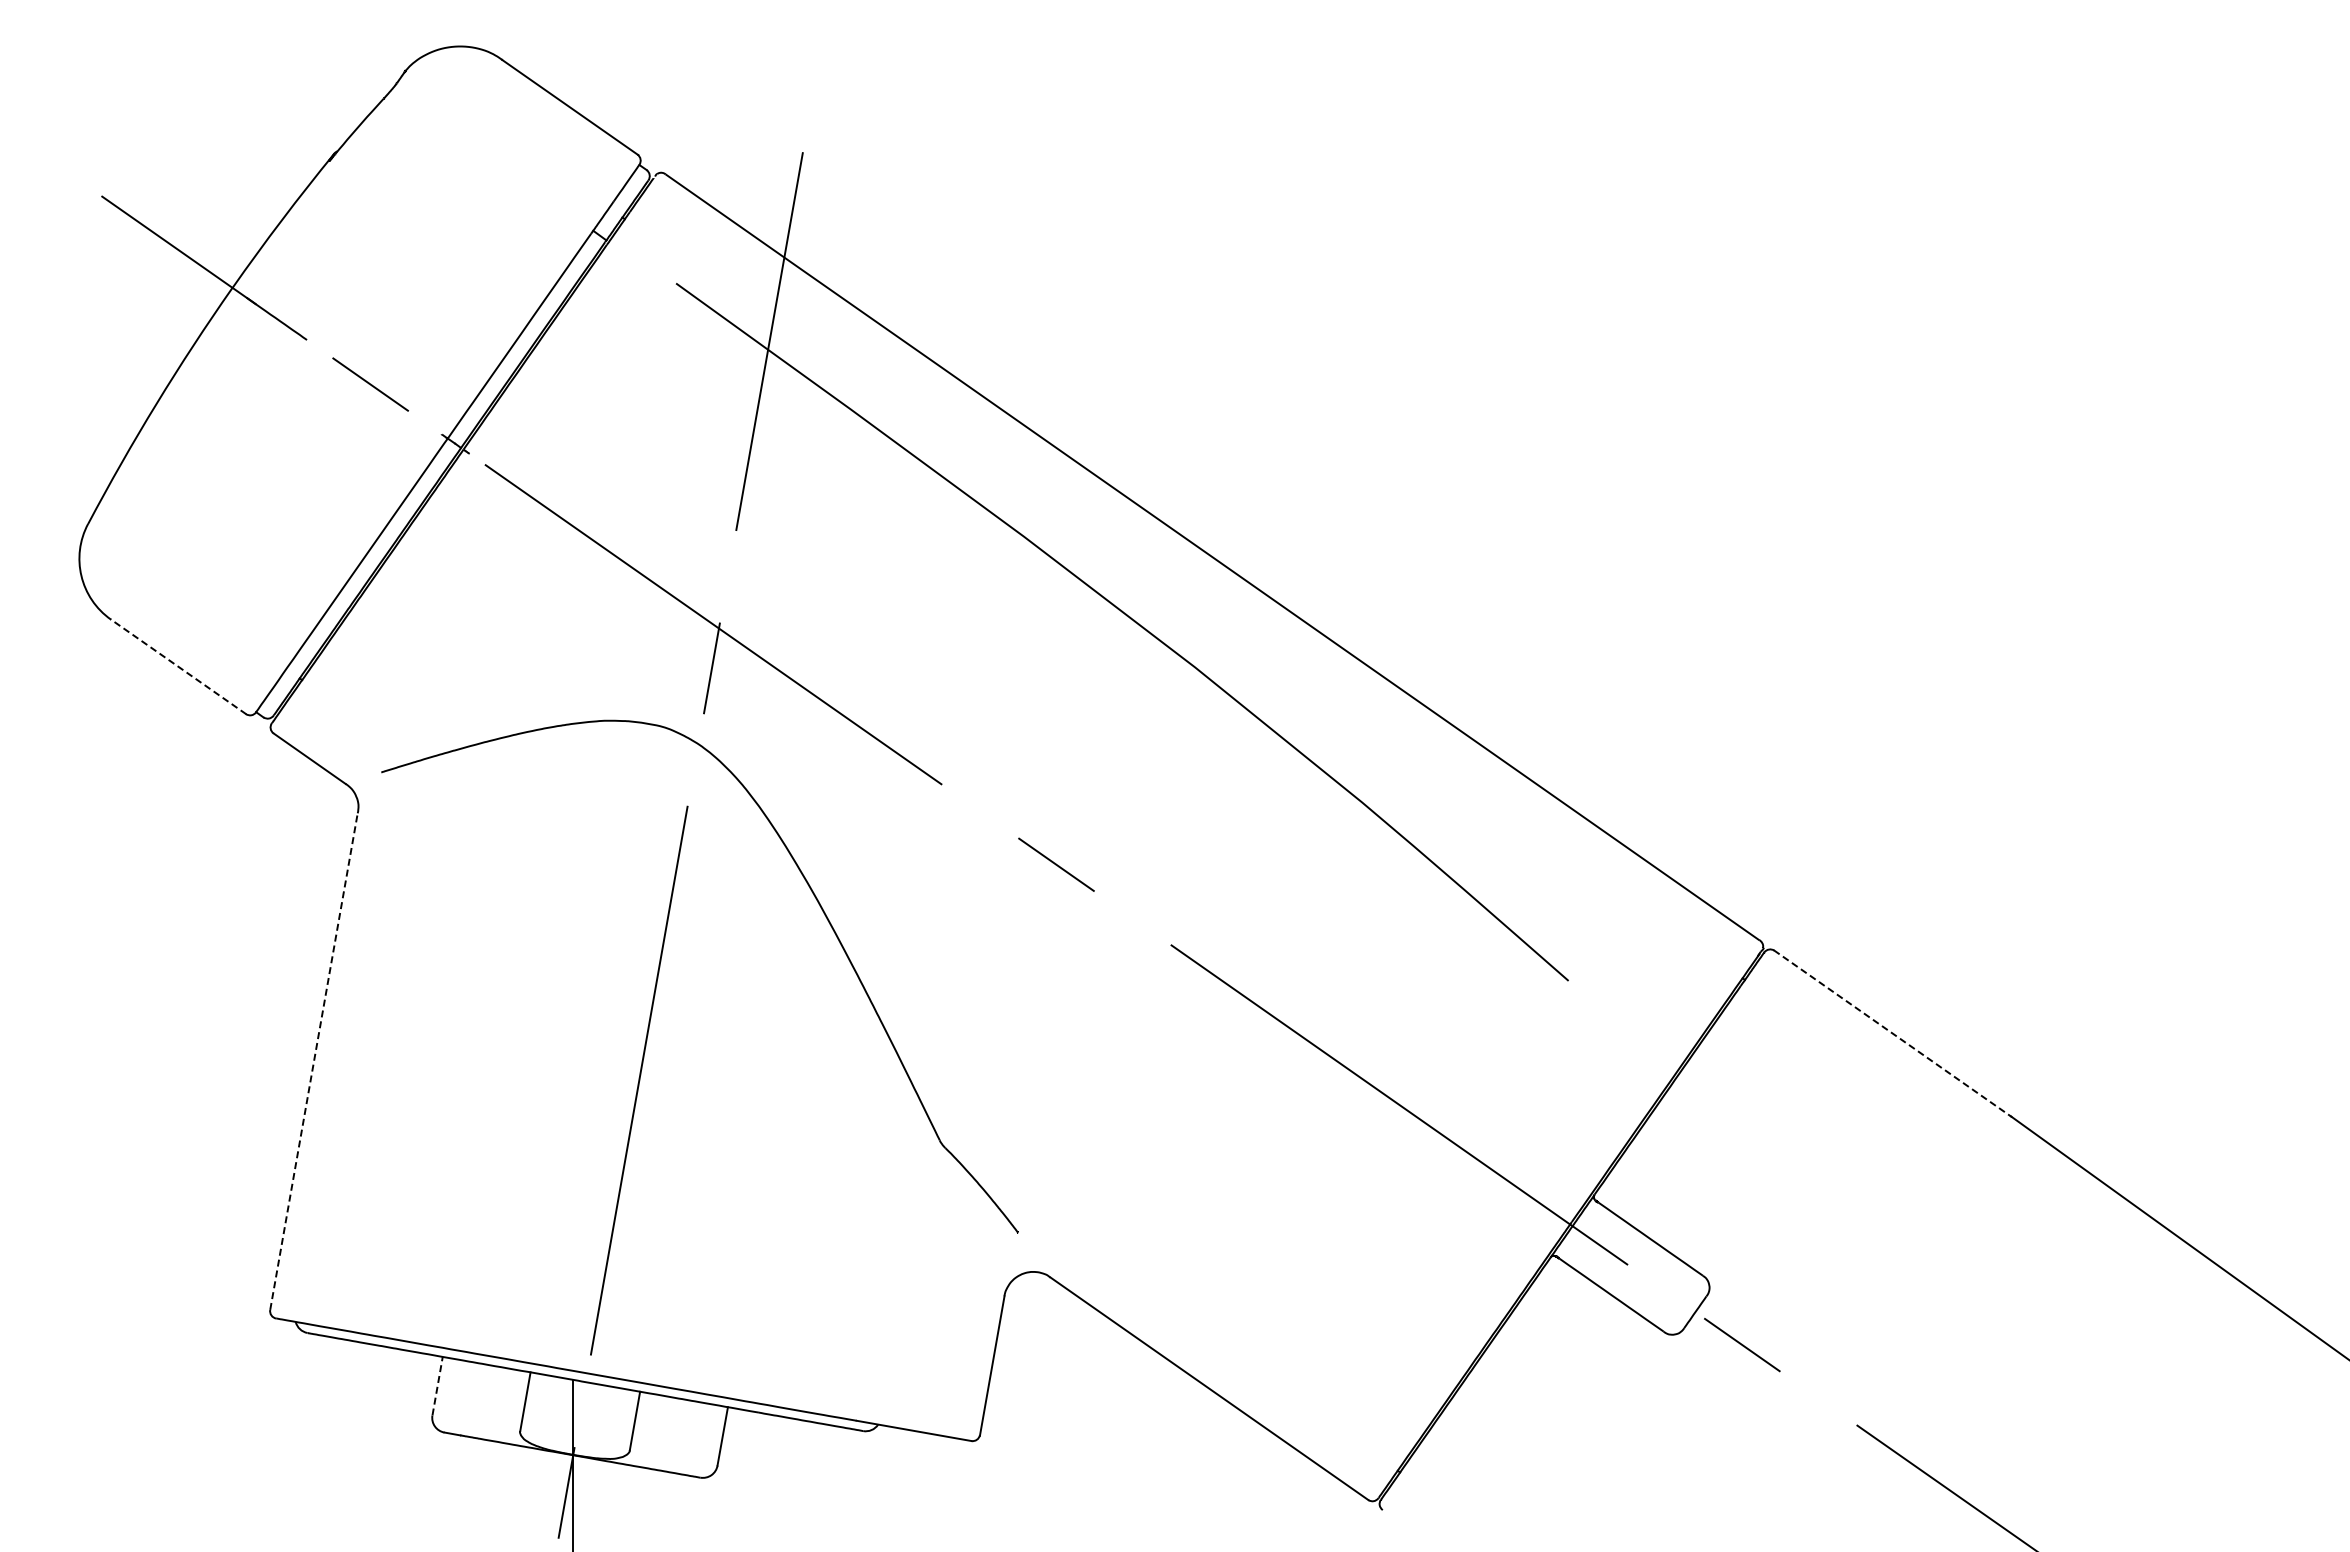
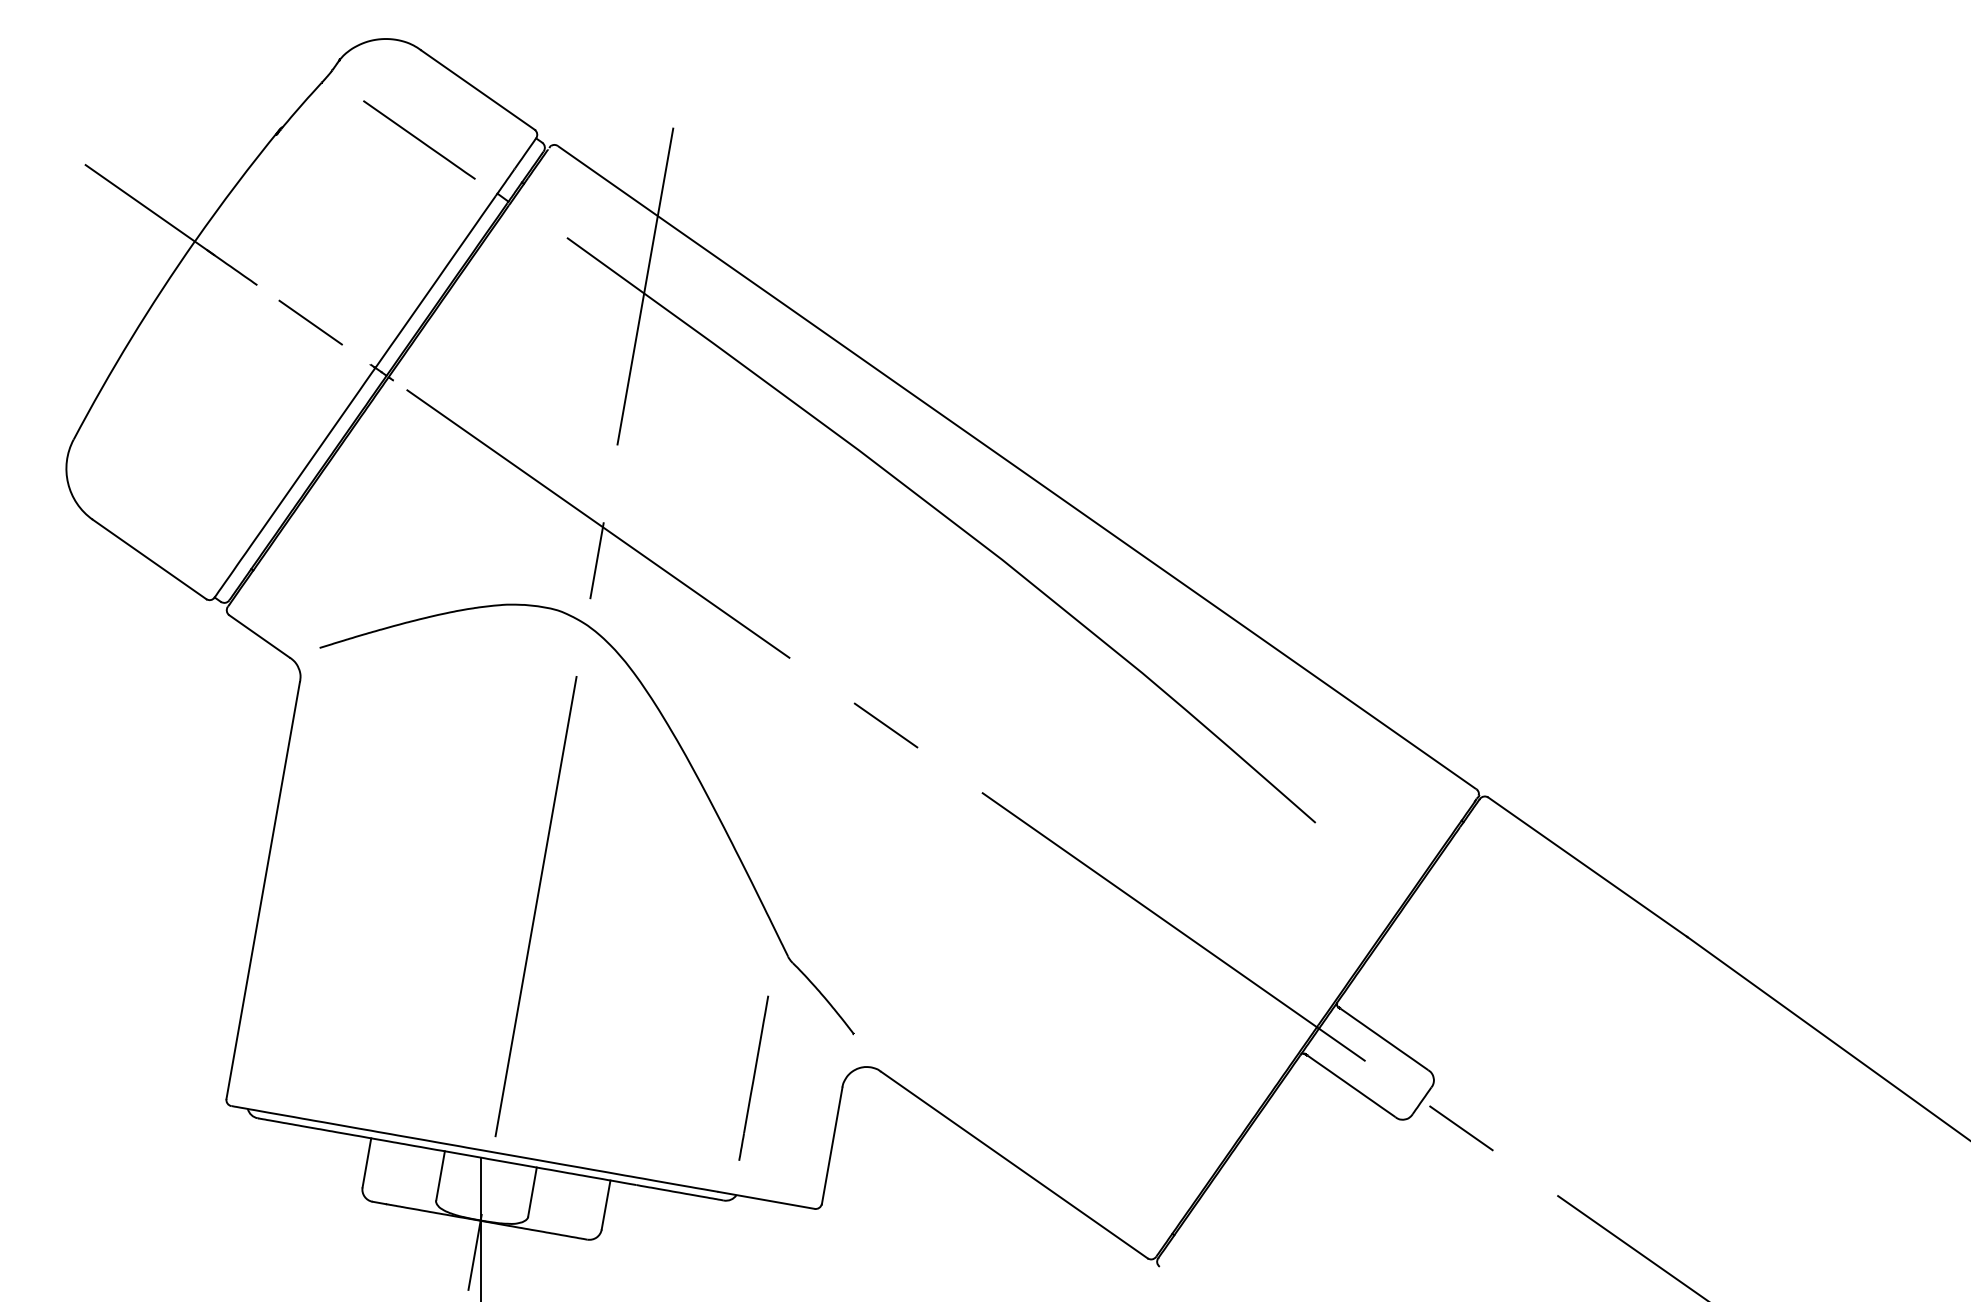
line: (500, 166) -> (419, 139), added
line: (178, 666) -> (149, 559), dashed -> solid
line: (1893, 1034) -> (1588, 867), dashed -> solid
line: (314, 1060) -> (263, 889), dashed -> solid
line: (898, 1284) -> (753, 1077), added
line: (437, 1386) -> (366, 1163), dashed -> solid

